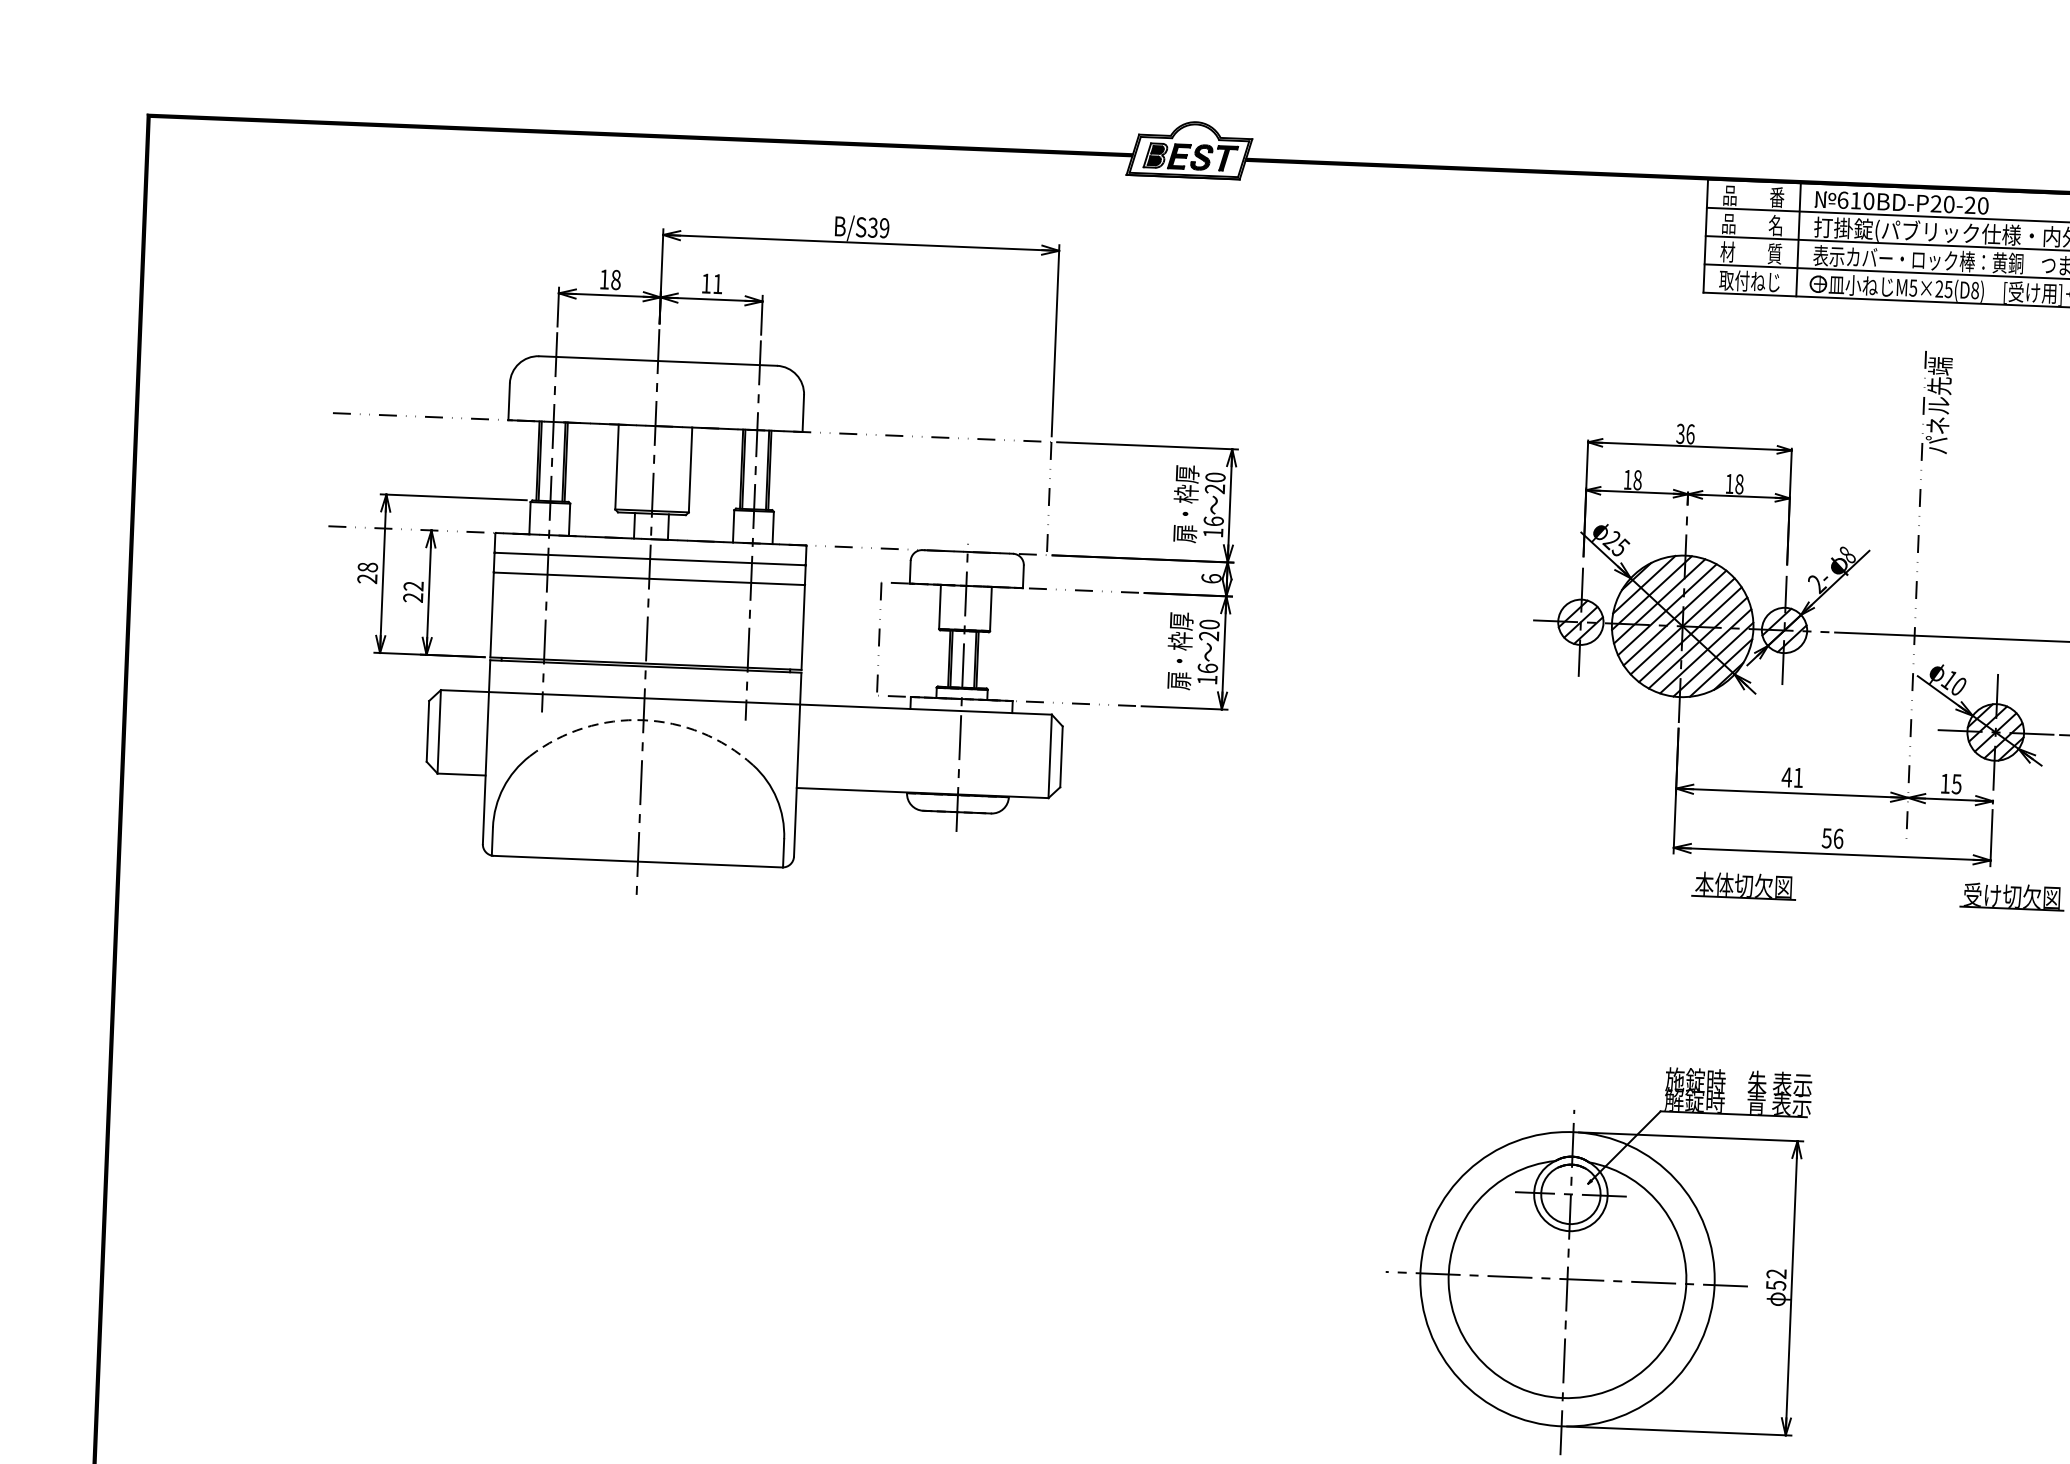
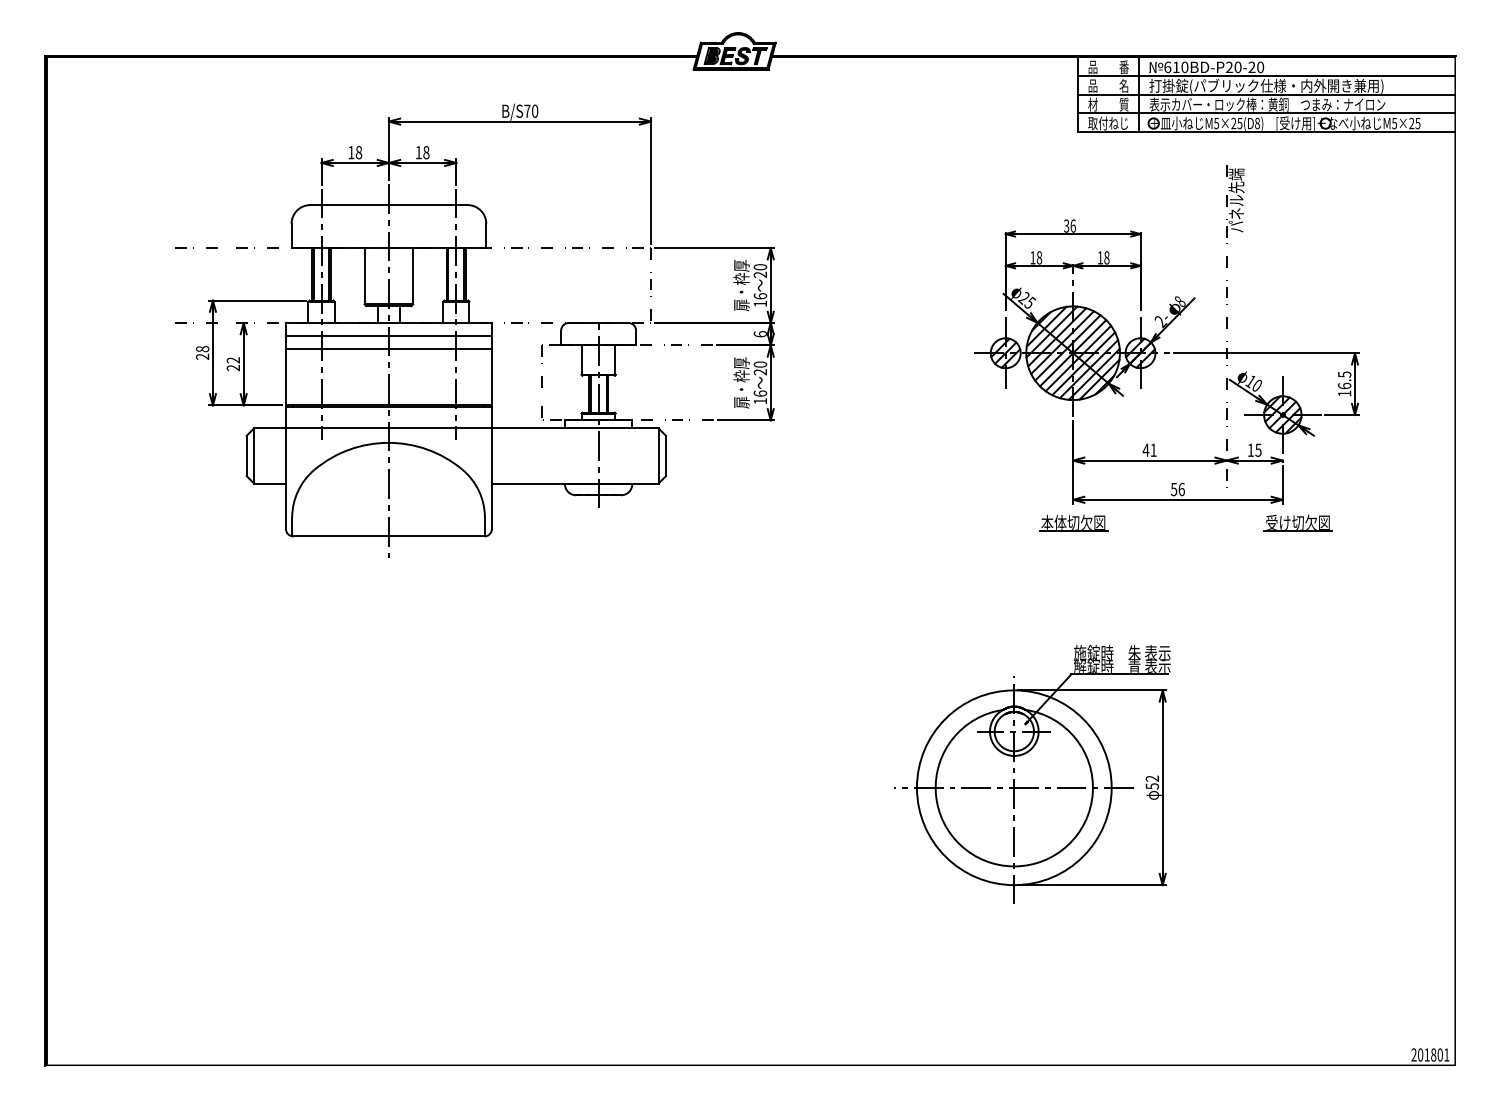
text: (879, 226) -> (531, 110), B/S39 -> B/S70
text: (718, 283) -> (426, 152), 11 -> 18
arc: (643, 719) -> (388, 442), dashed -> solid
part: (1744, 884) -> (1073, 522), moved

